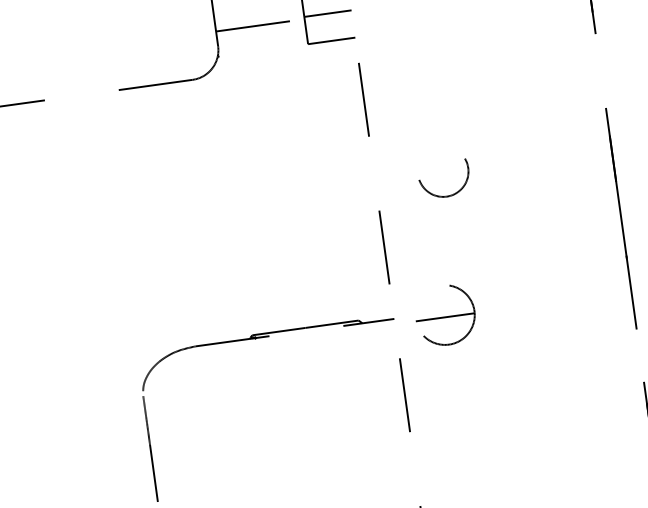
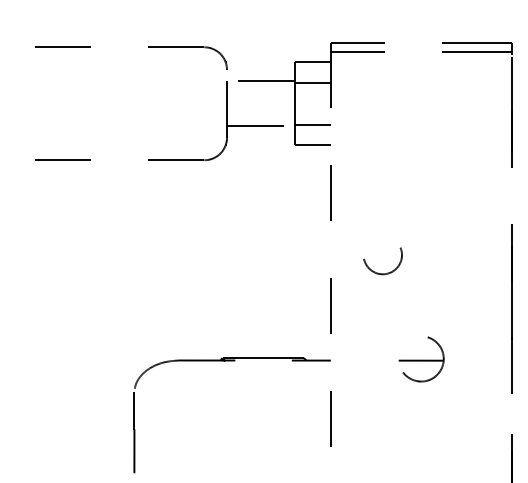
part: (445, 315) -> (421, 359), moved

